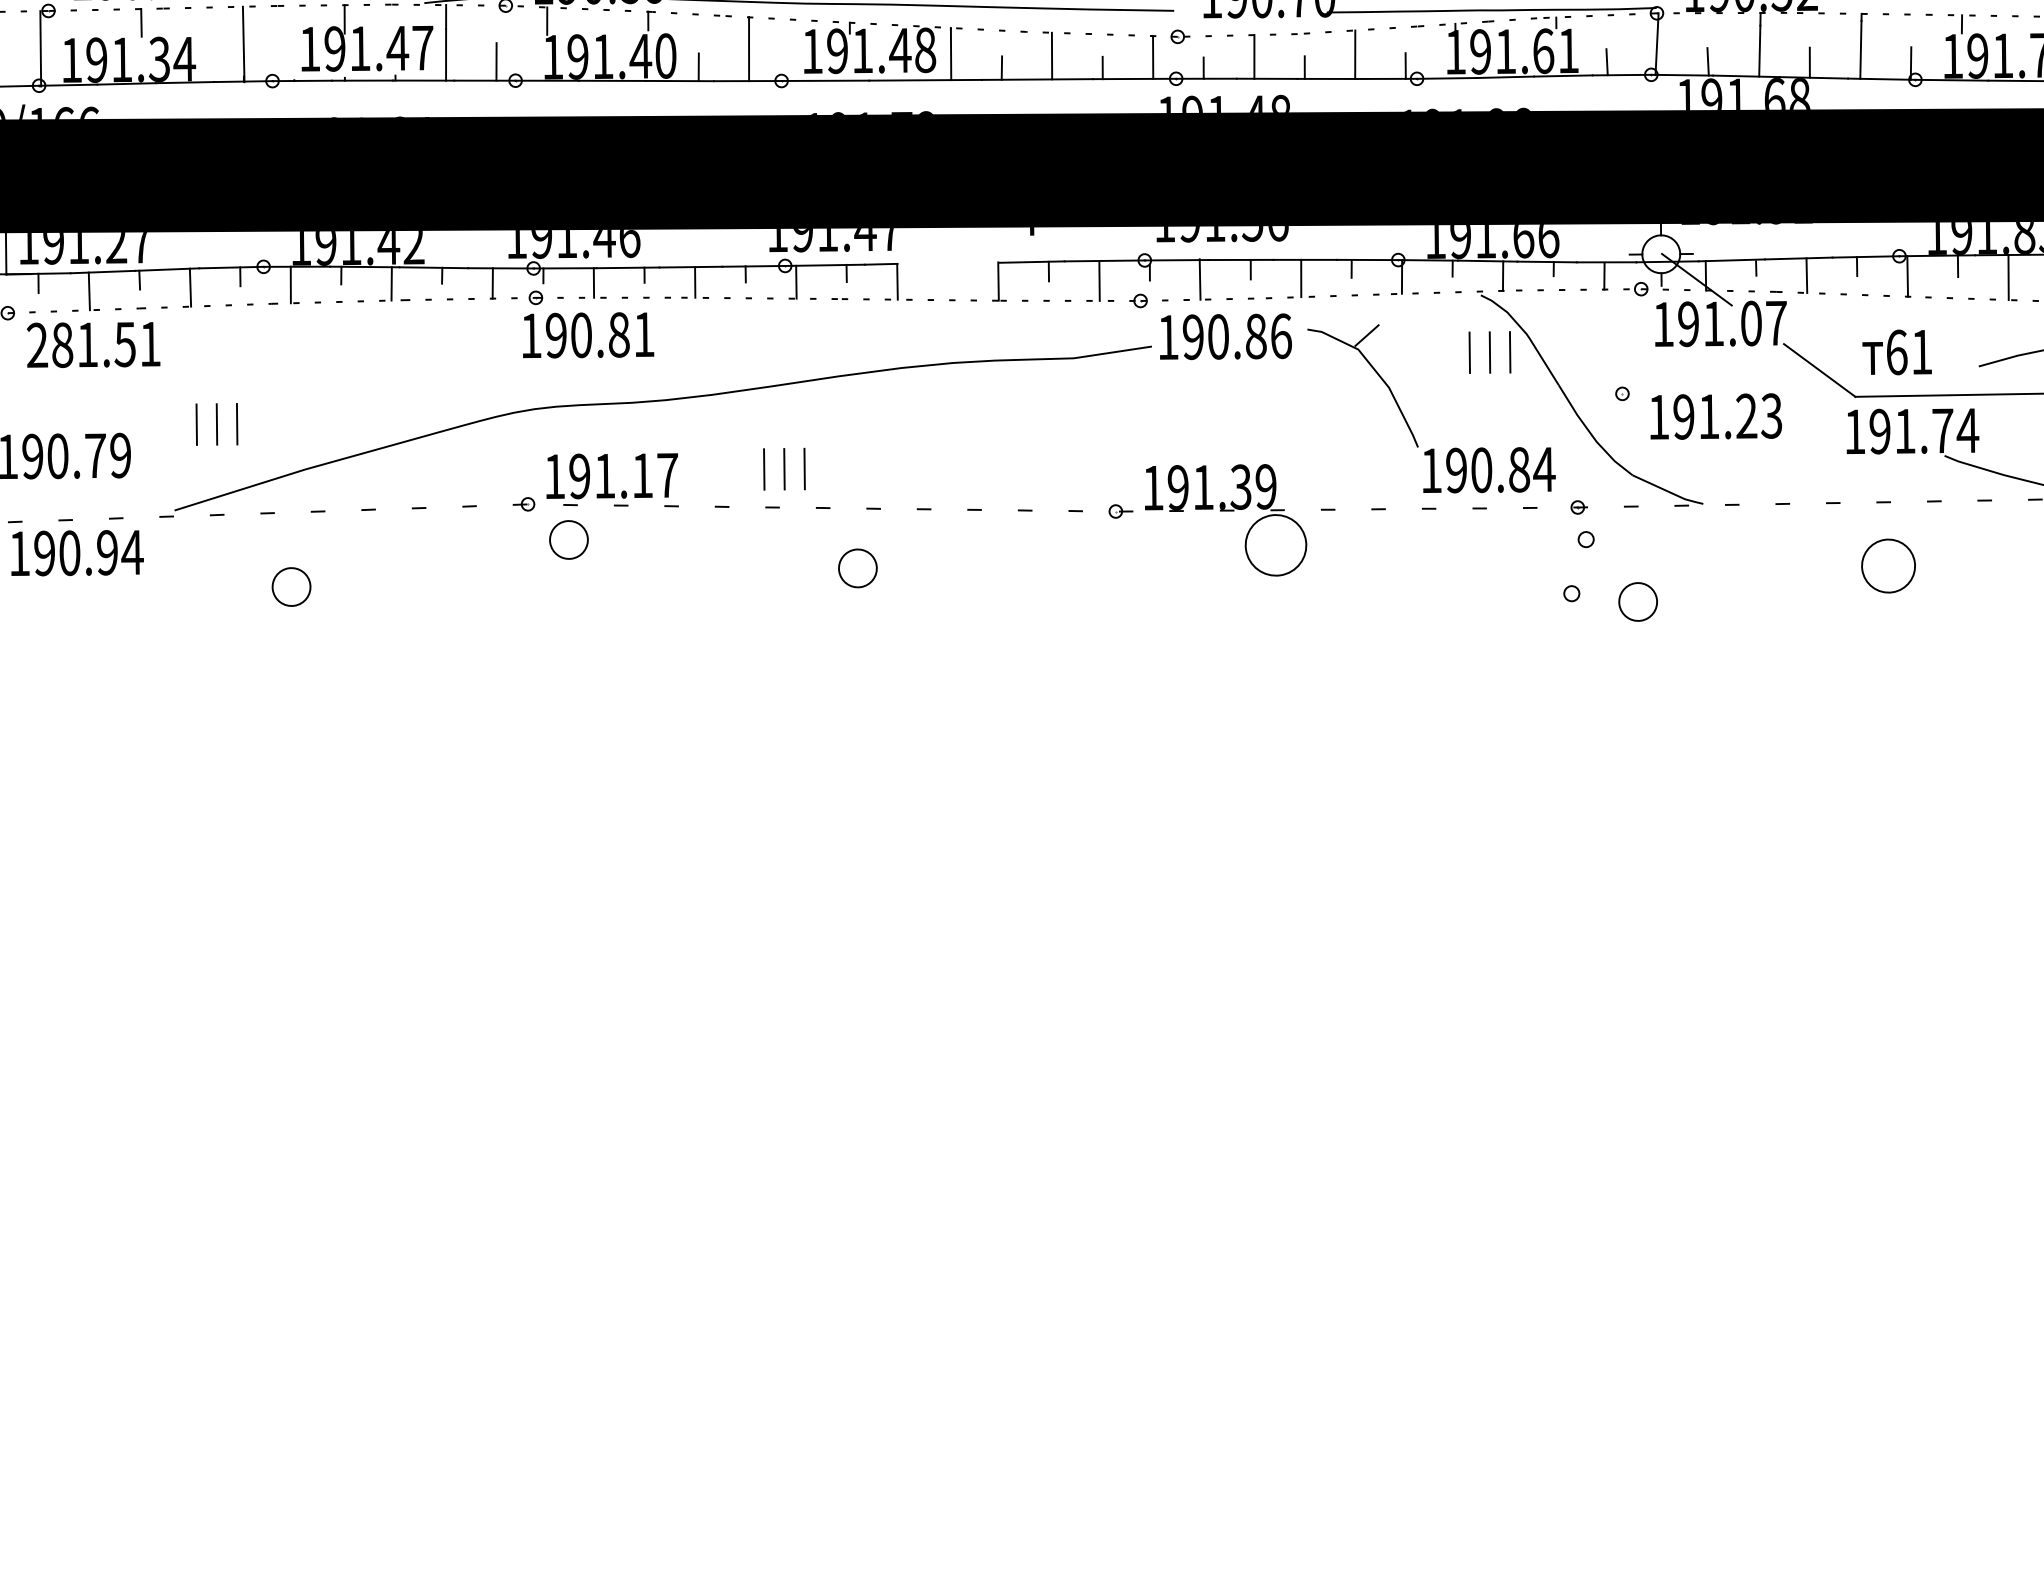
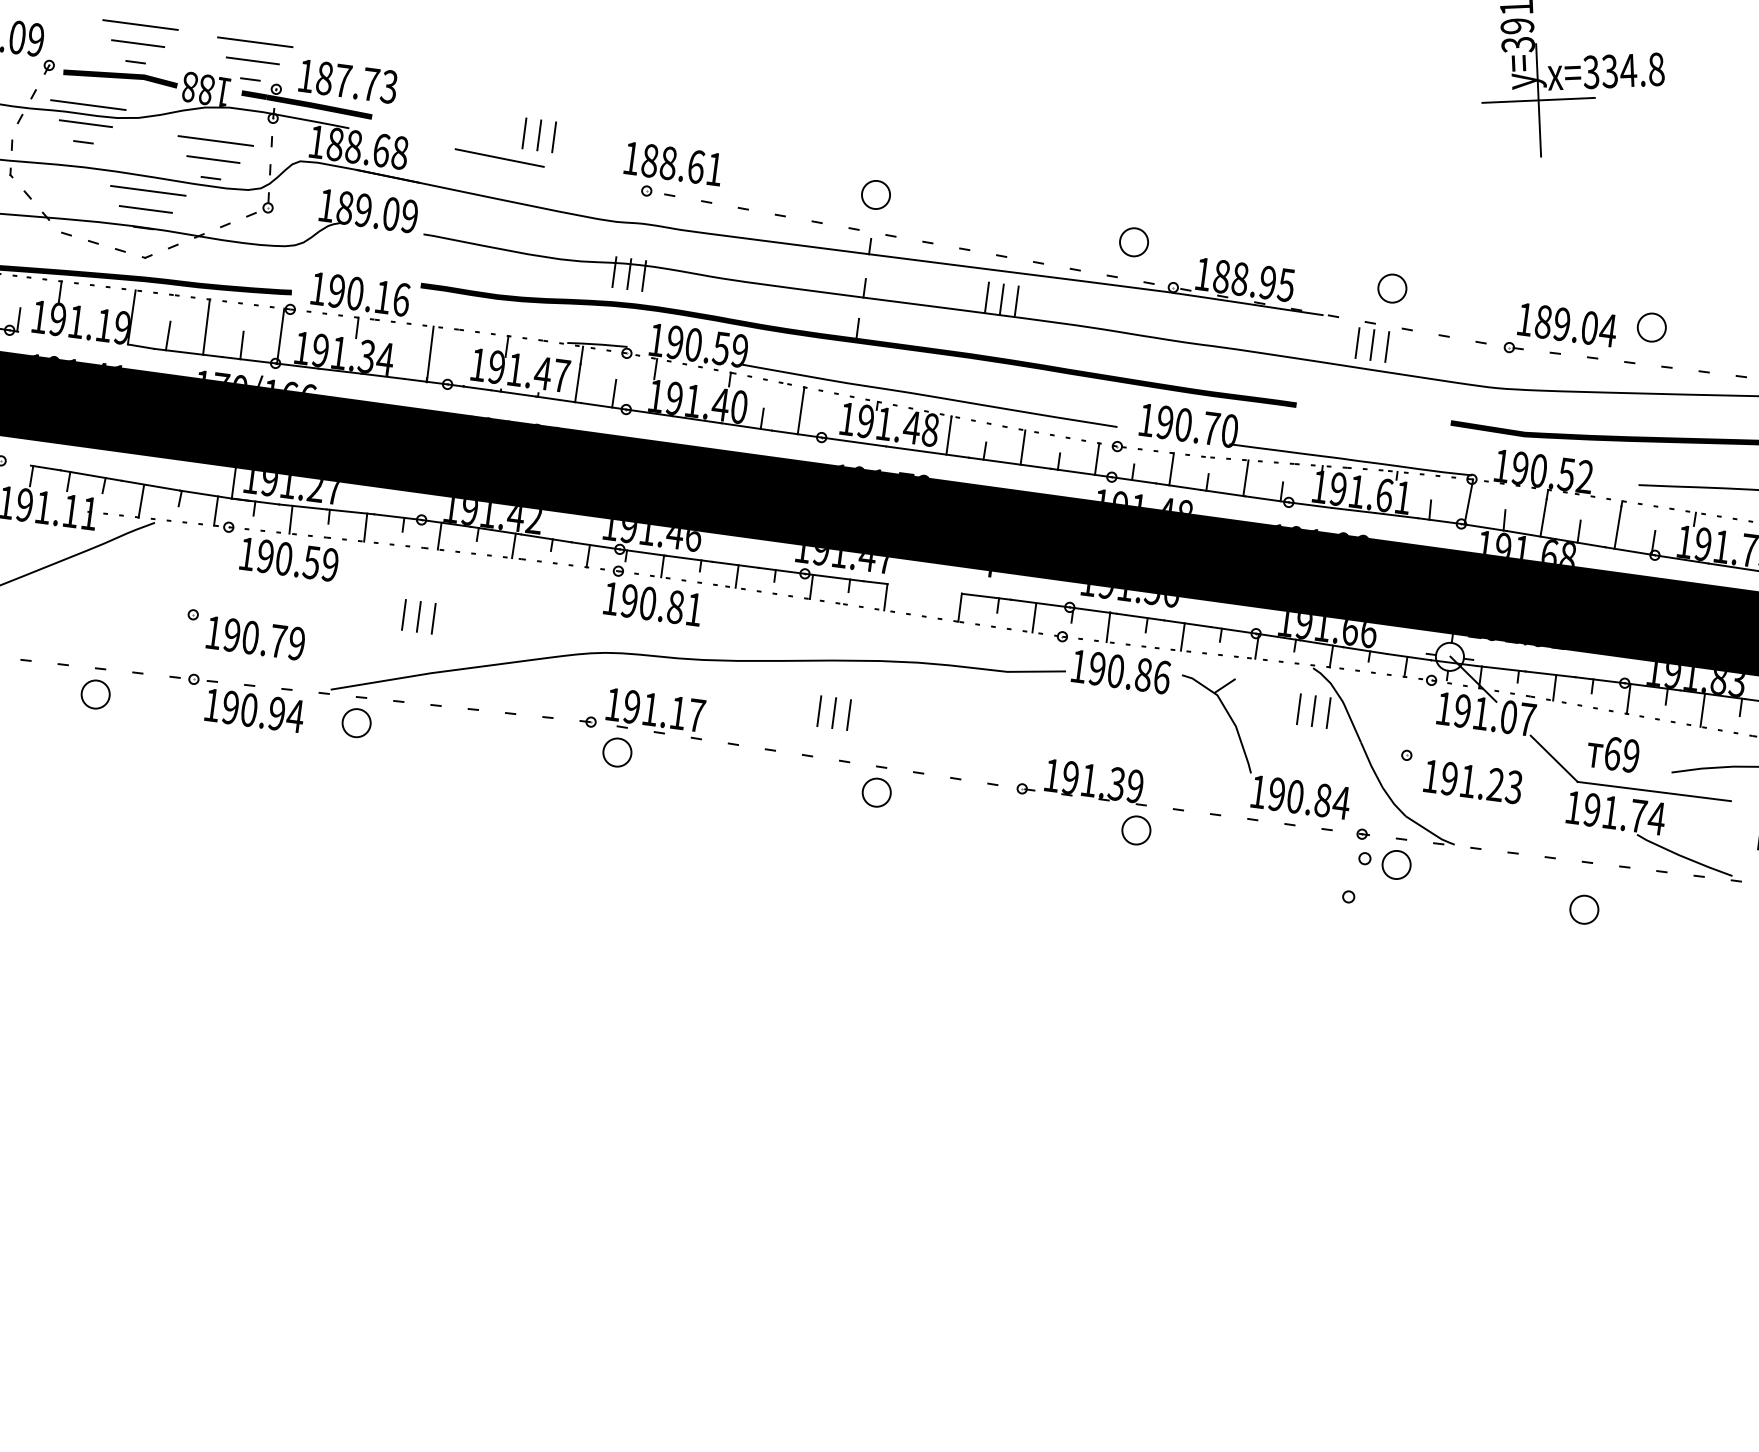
text: (92, 345) -> (287, 559), 281.51 -> 190.59
text: (1921, 352) -> (1630, 756), 61 -> 69
part: (216, 424) -> (418, 616), moved
part: (783, 468) -> (833, 712), moved
circle: (1276, 545) -> (1136, 830), size x0.62
circle: (1888, 565) -> (1584, 909), size x0.71
circle: (857, 568) -> (876, 792), moved
circle: (291, 587) -> (356, 723), moved
circle: (1637, 601) -> (1396, 864), moved

